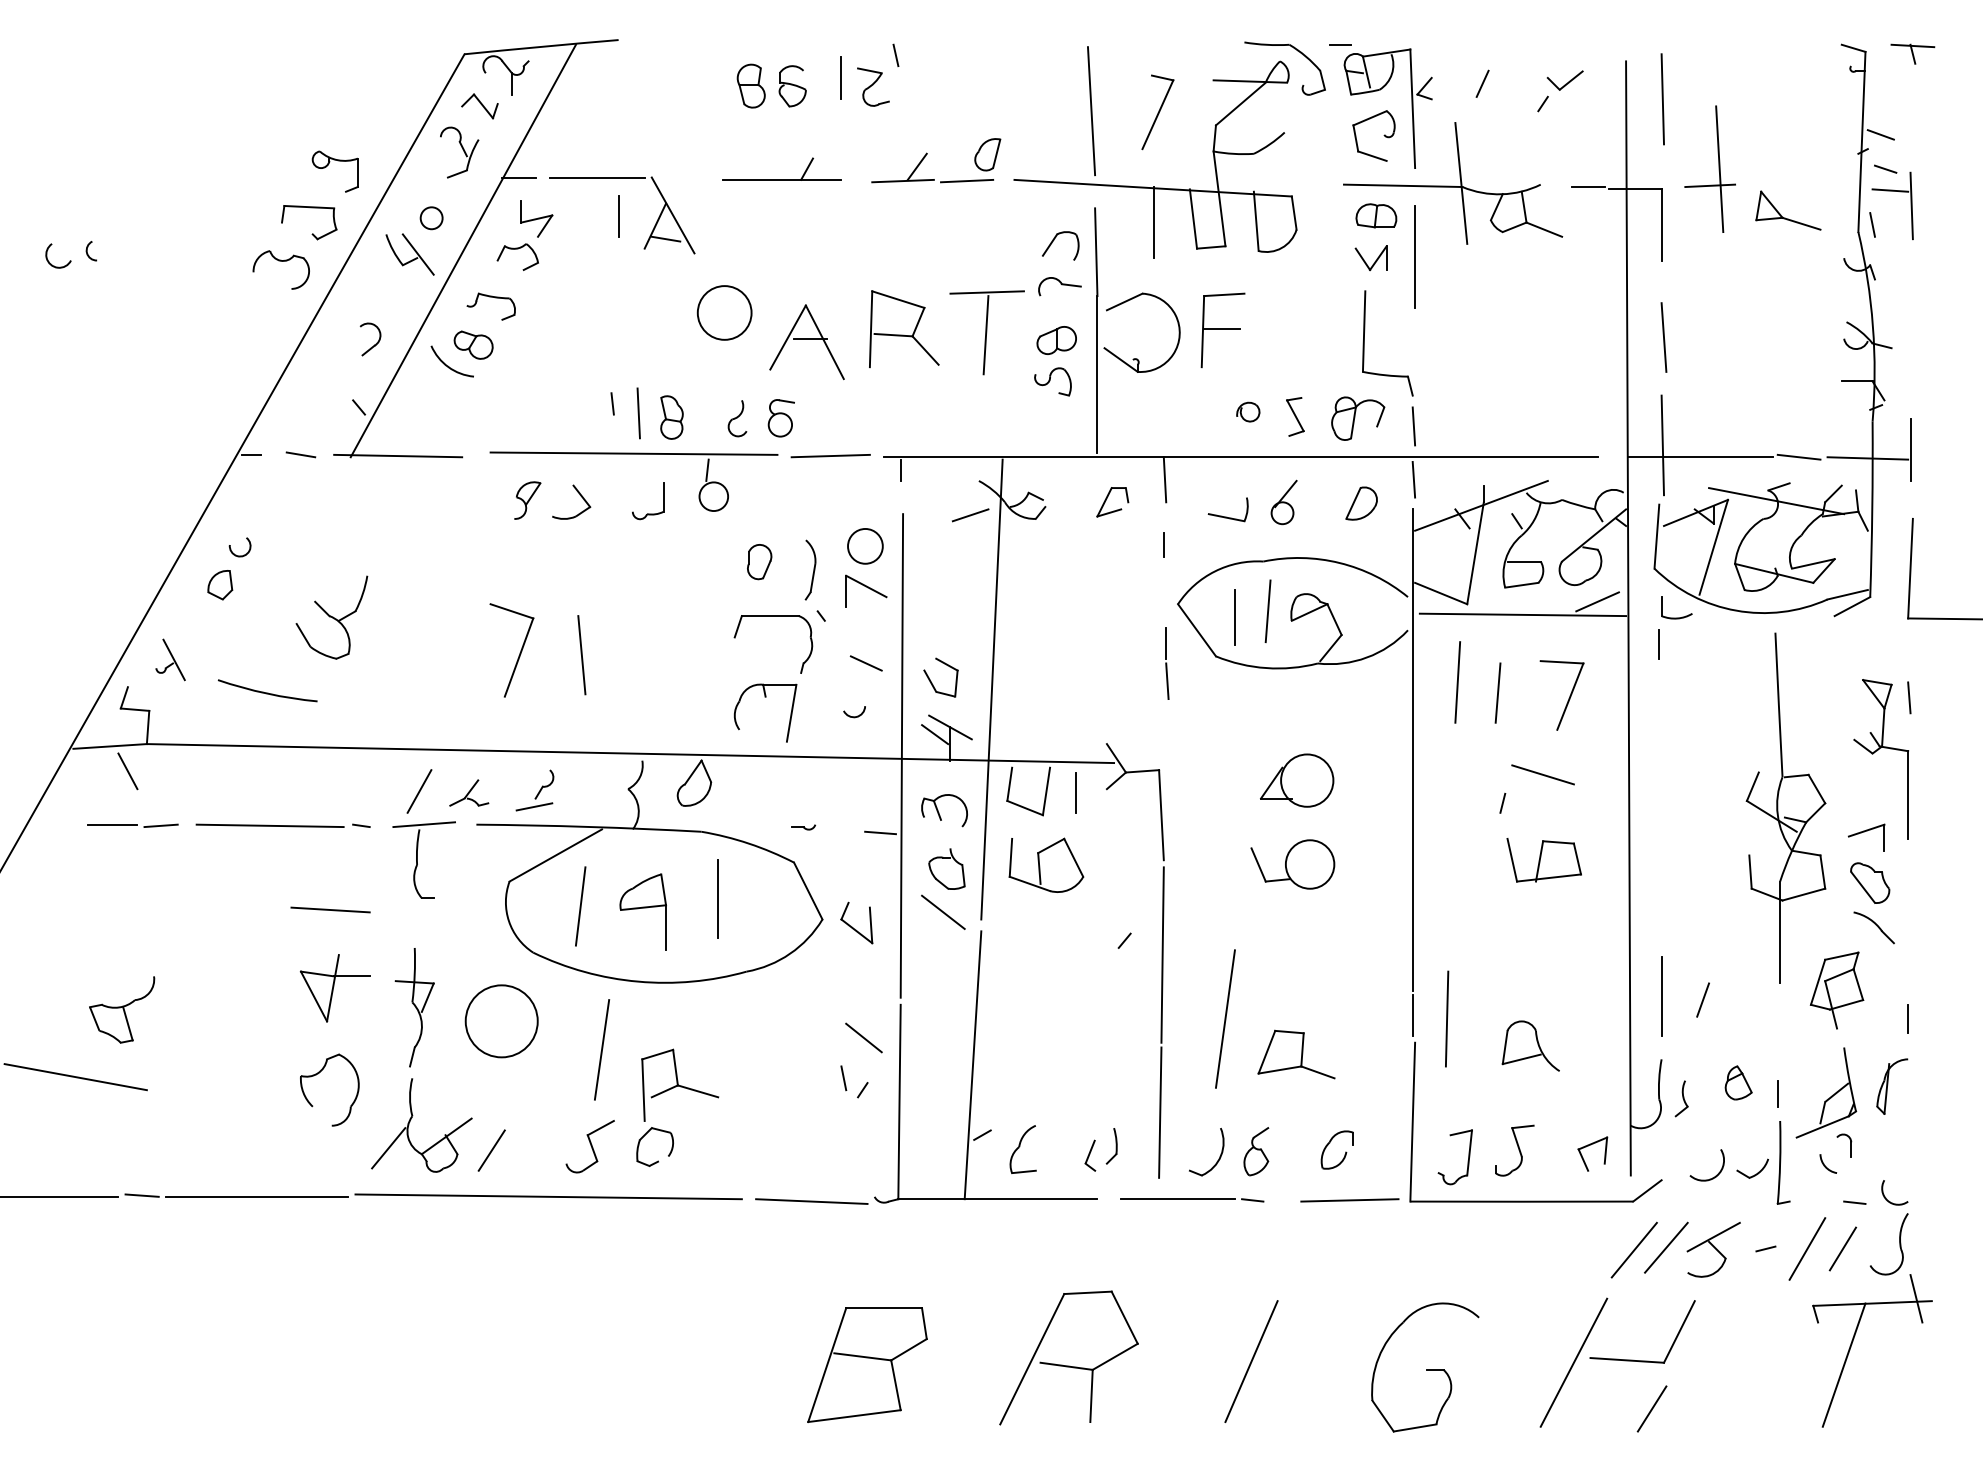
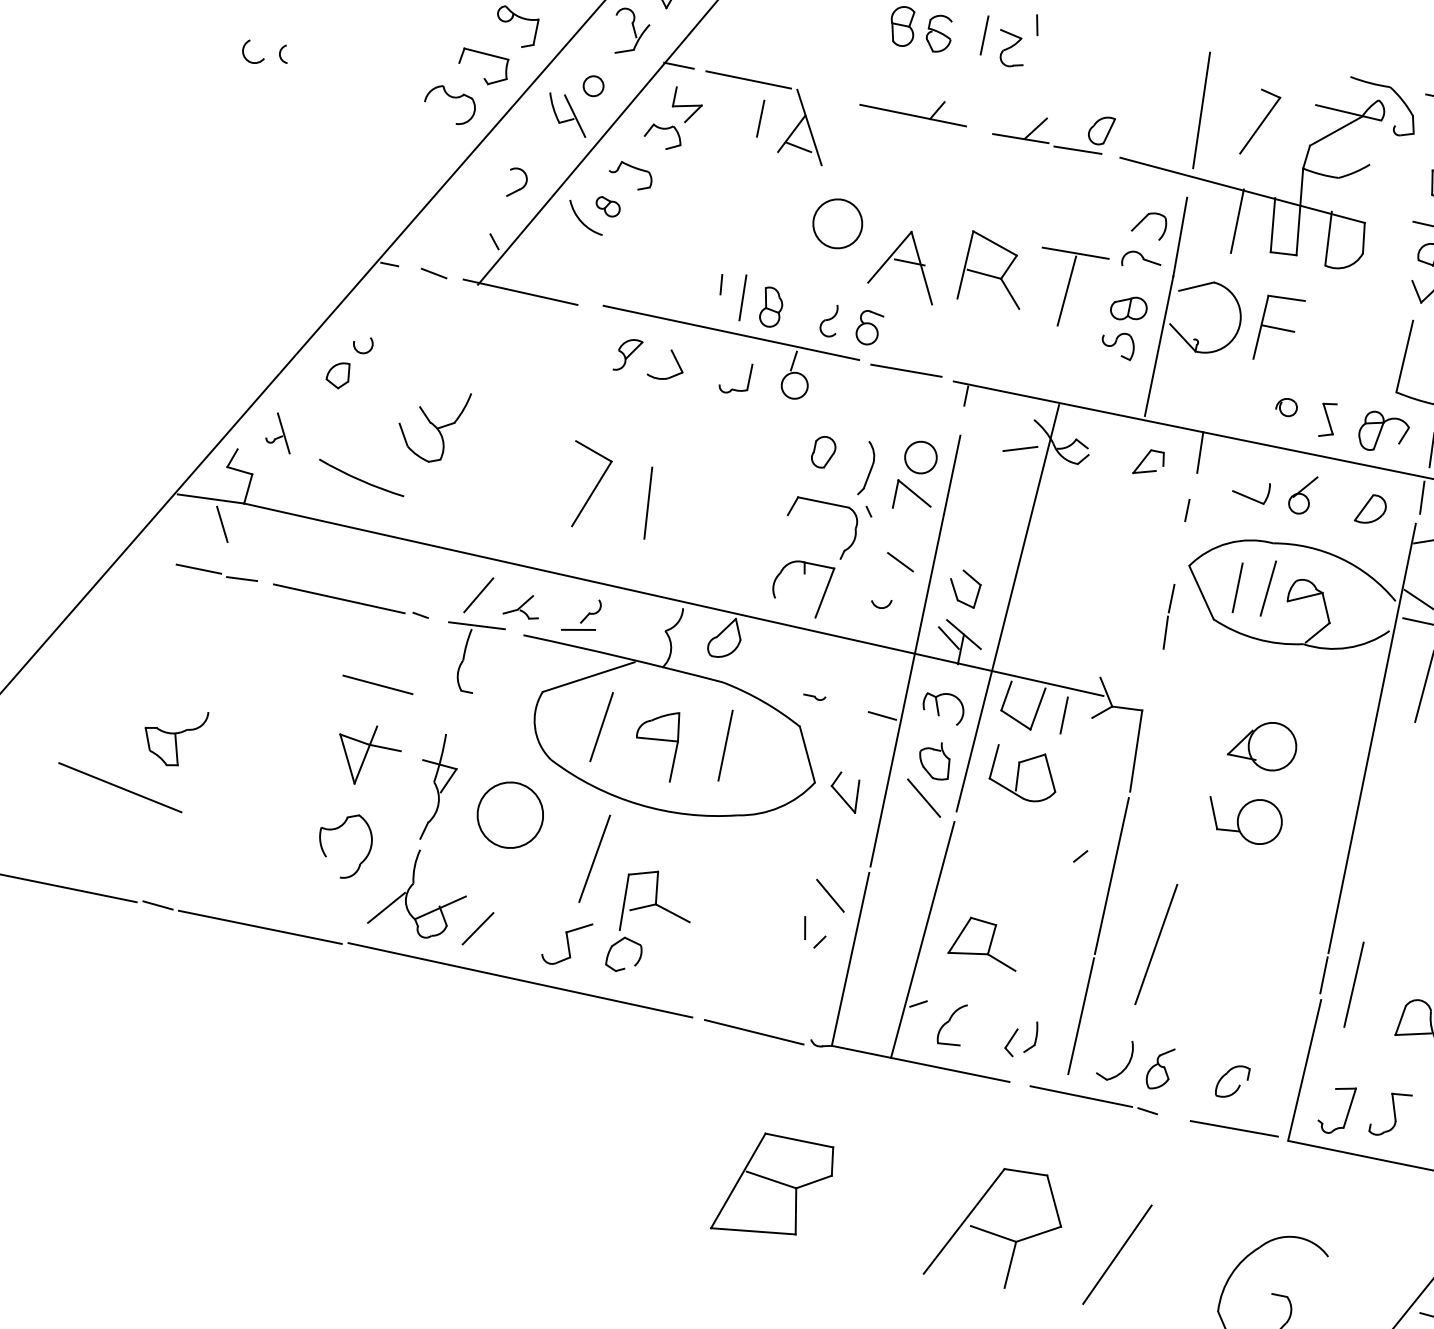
part: (473, 344) -> (608, 206), size x0.7
part: (1296, 1054) -> (985, 942), moved
part: (1068, 1365) -> (995, 1233), moved

